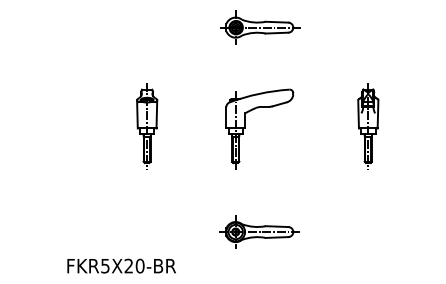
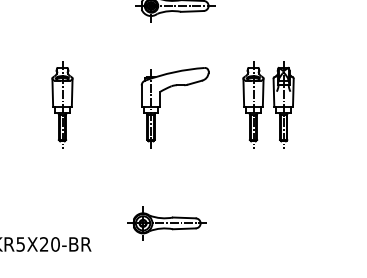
part: (338, 126) -> (253, 104), added
part: (259, 231) -> (166, 222), moved

